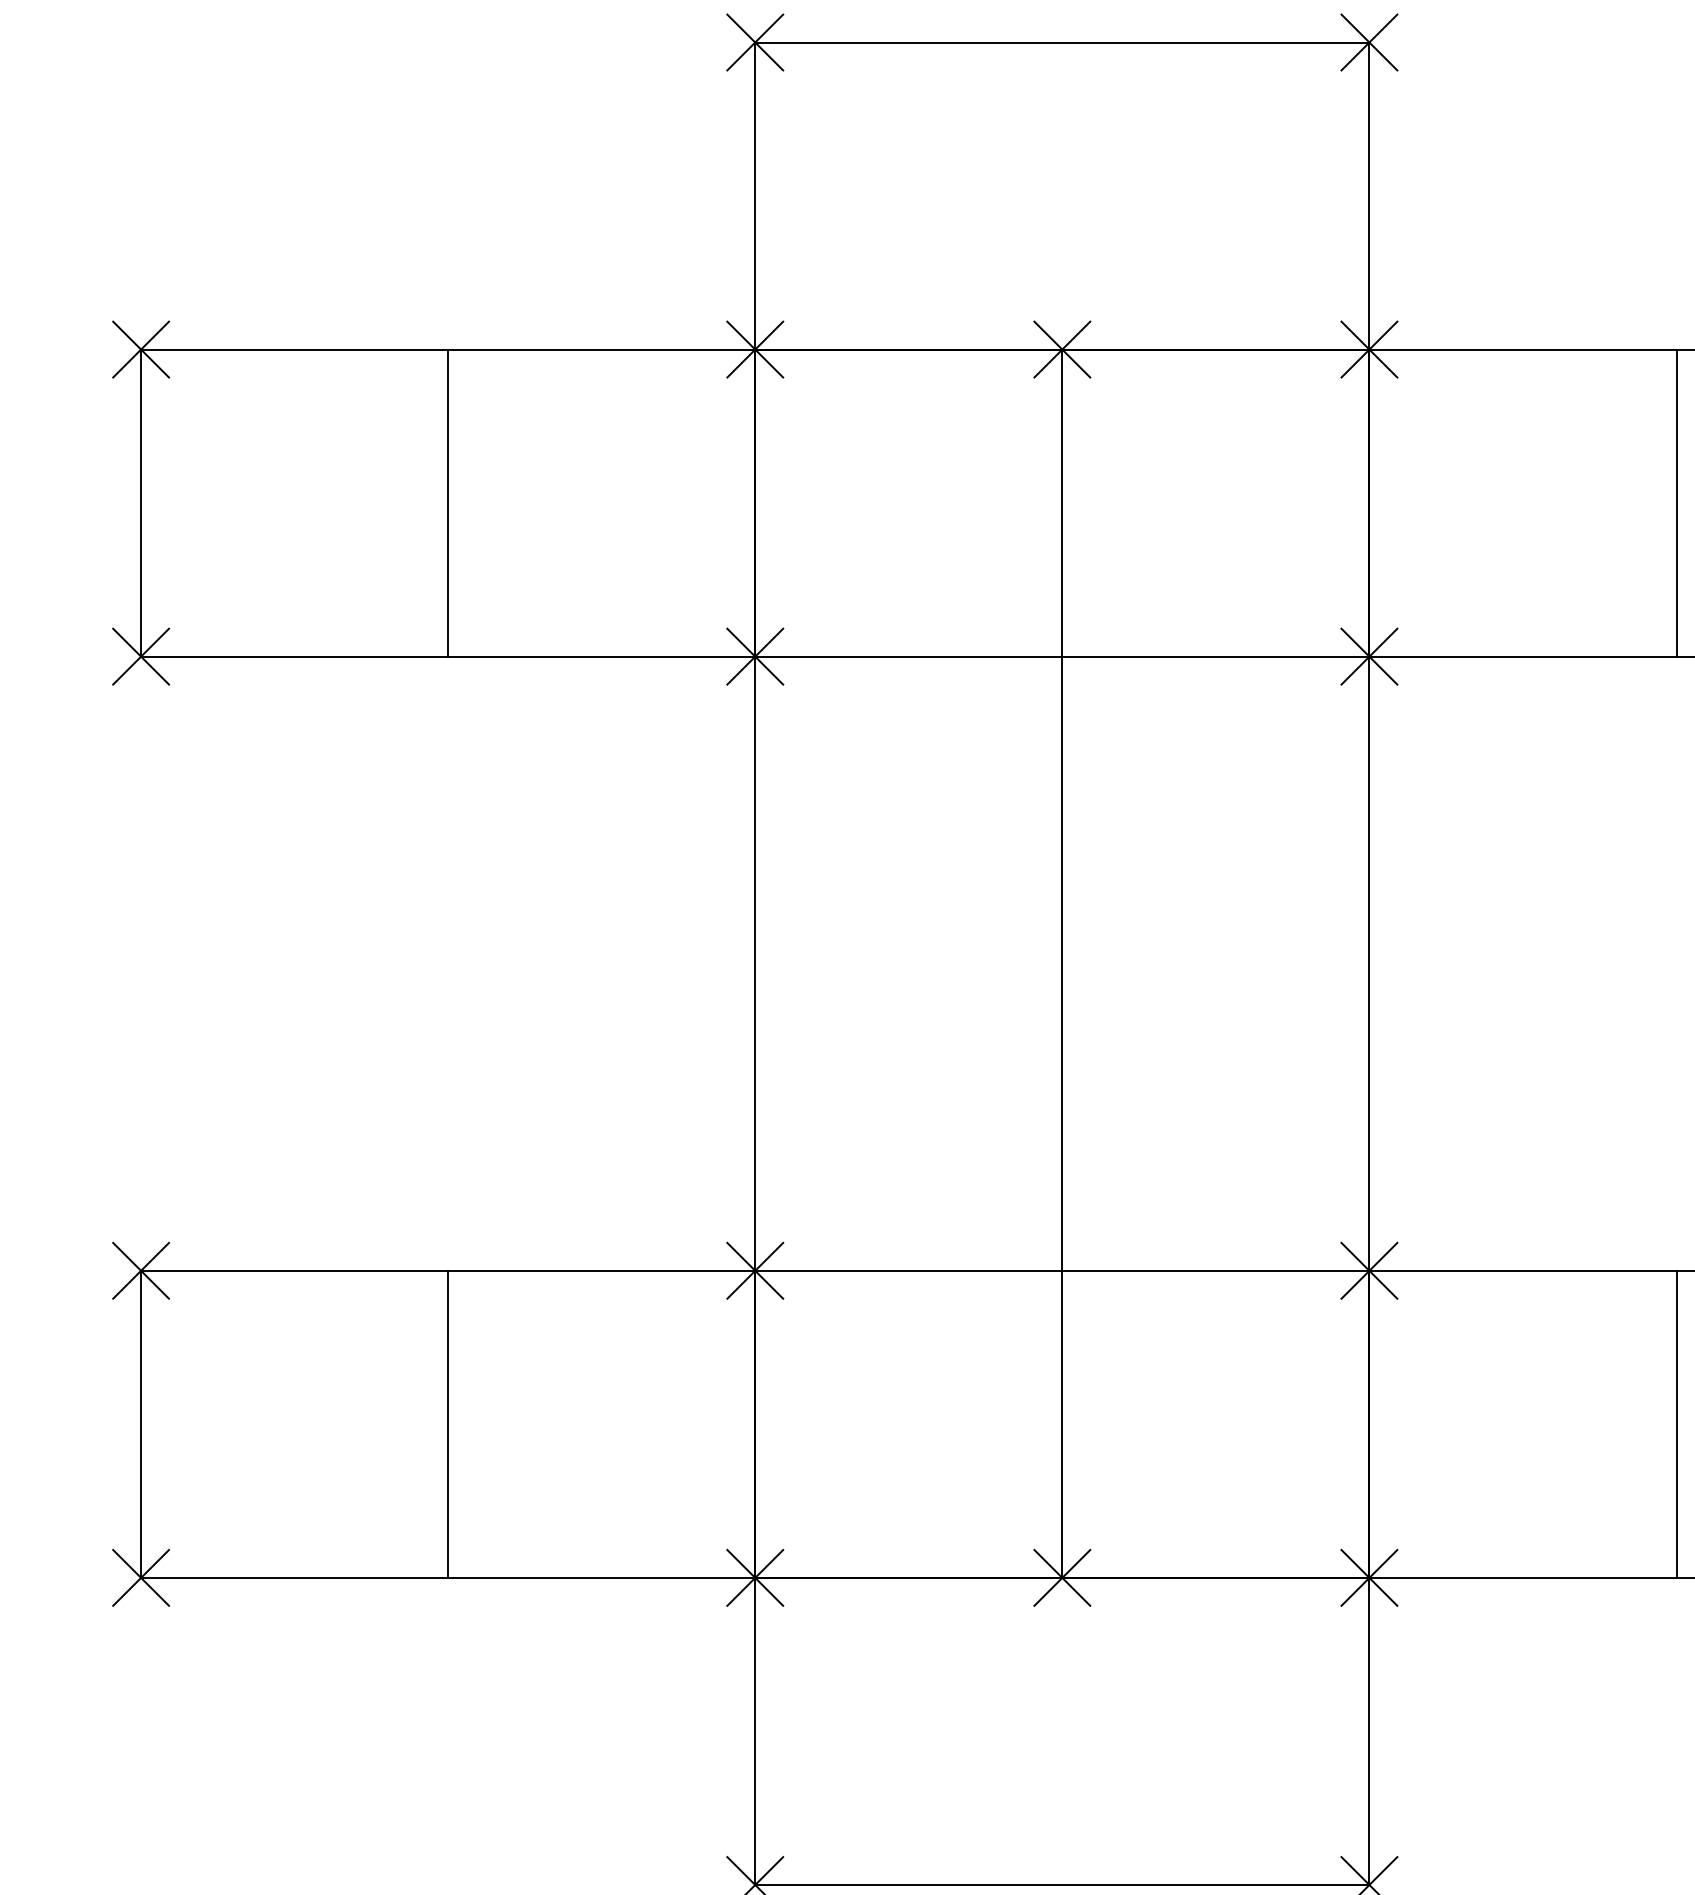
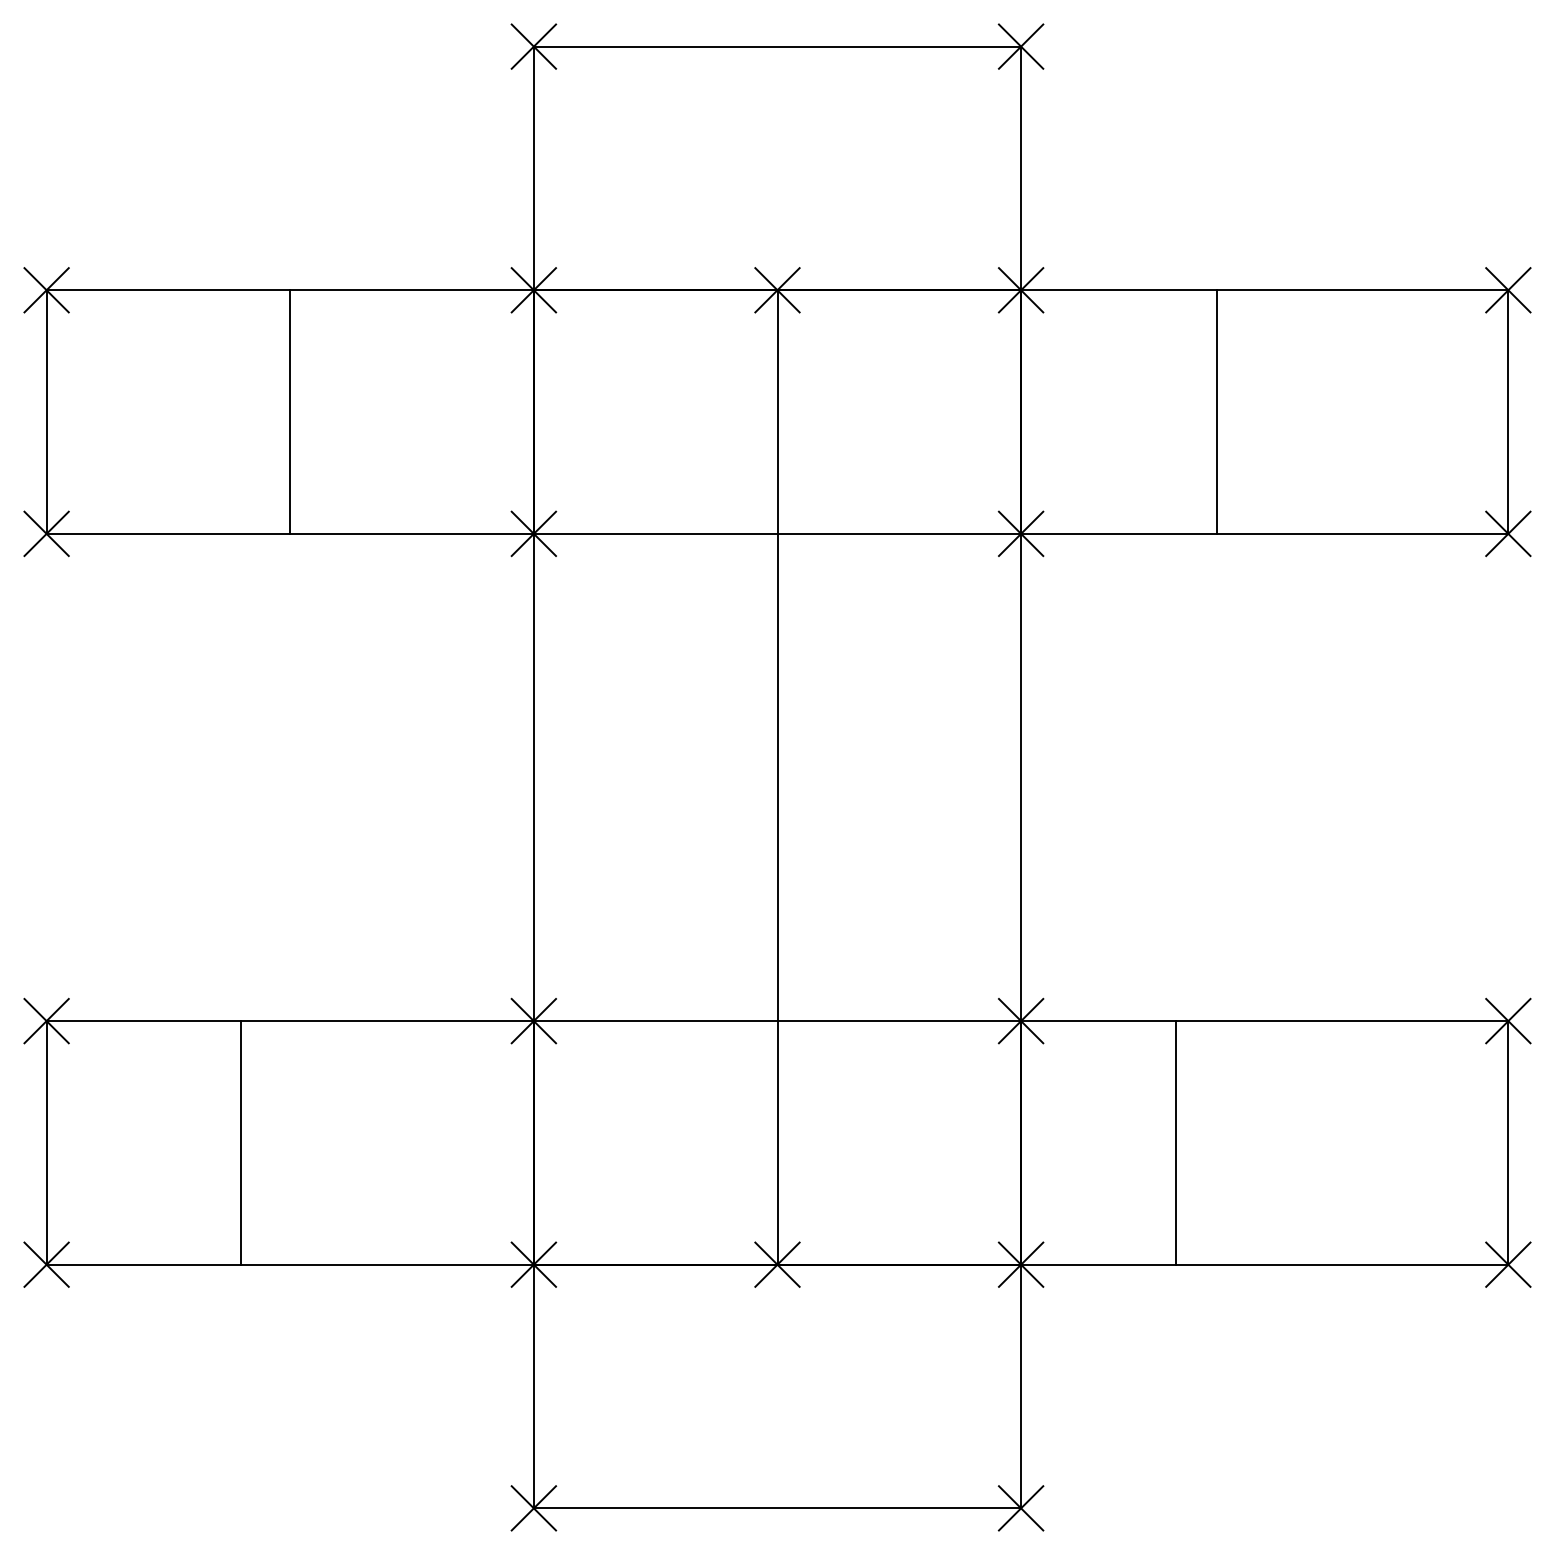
line: (1676, 502) -> (1216, 411), moved
line: (448, 1423) -> (241, 1142), moved
line: (1676, 1423) -> (1175, 1142), moved

